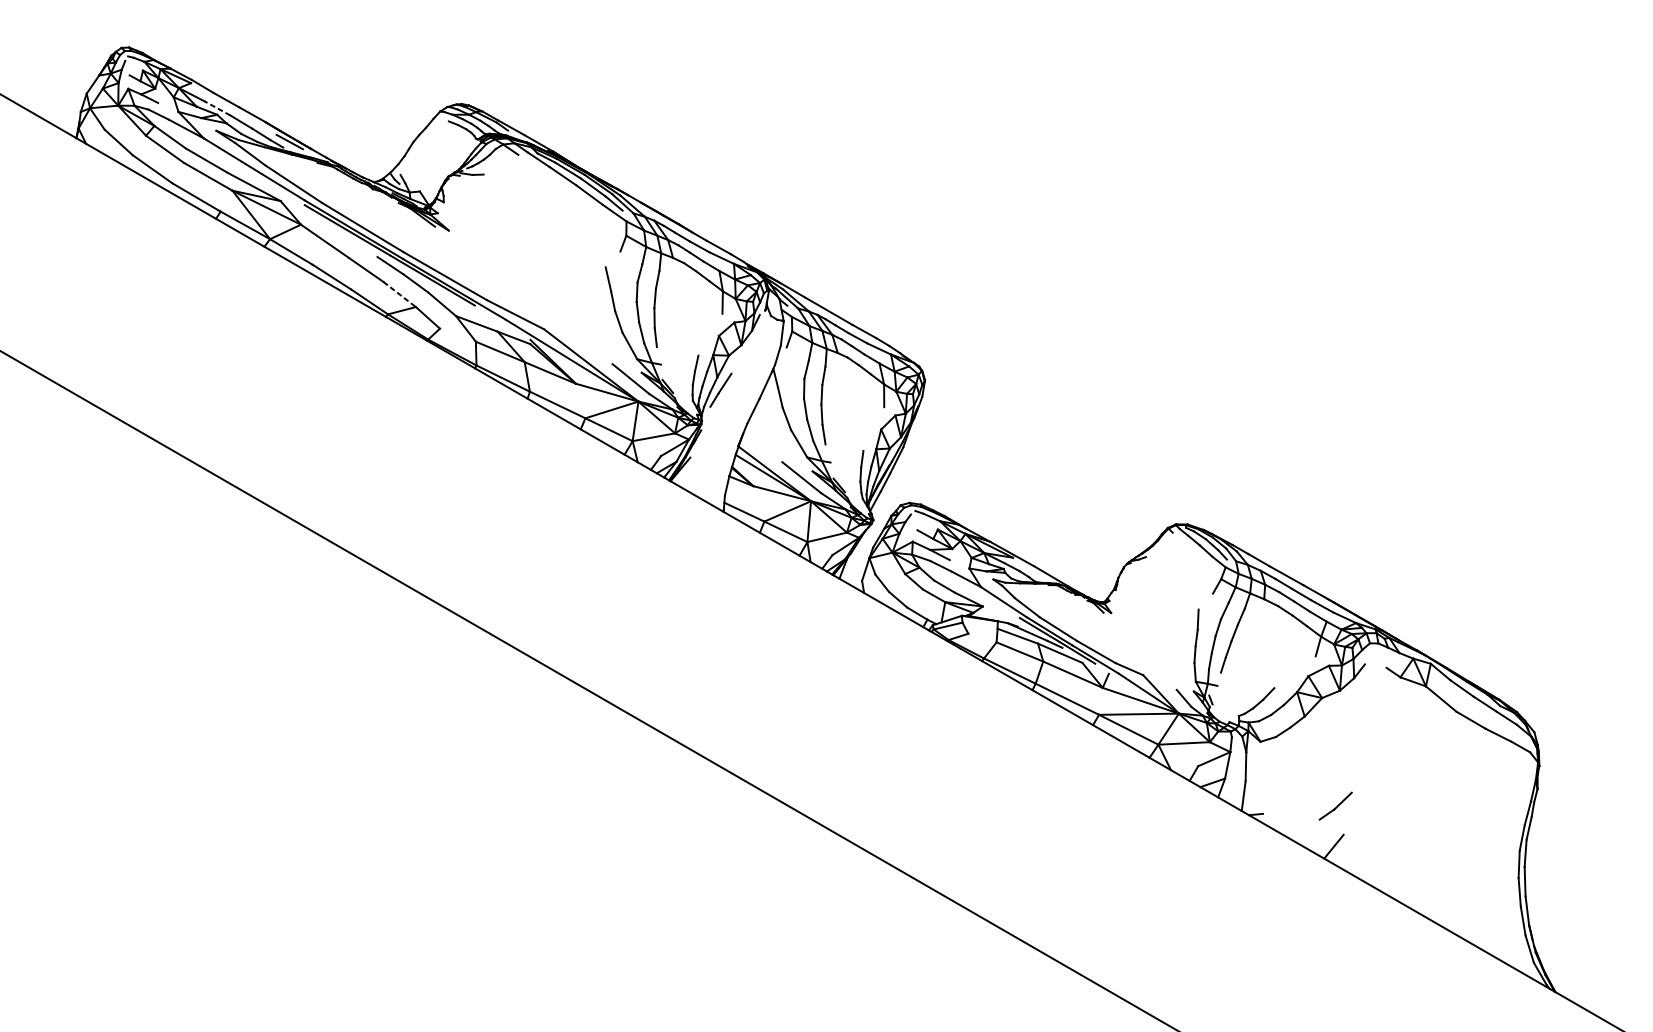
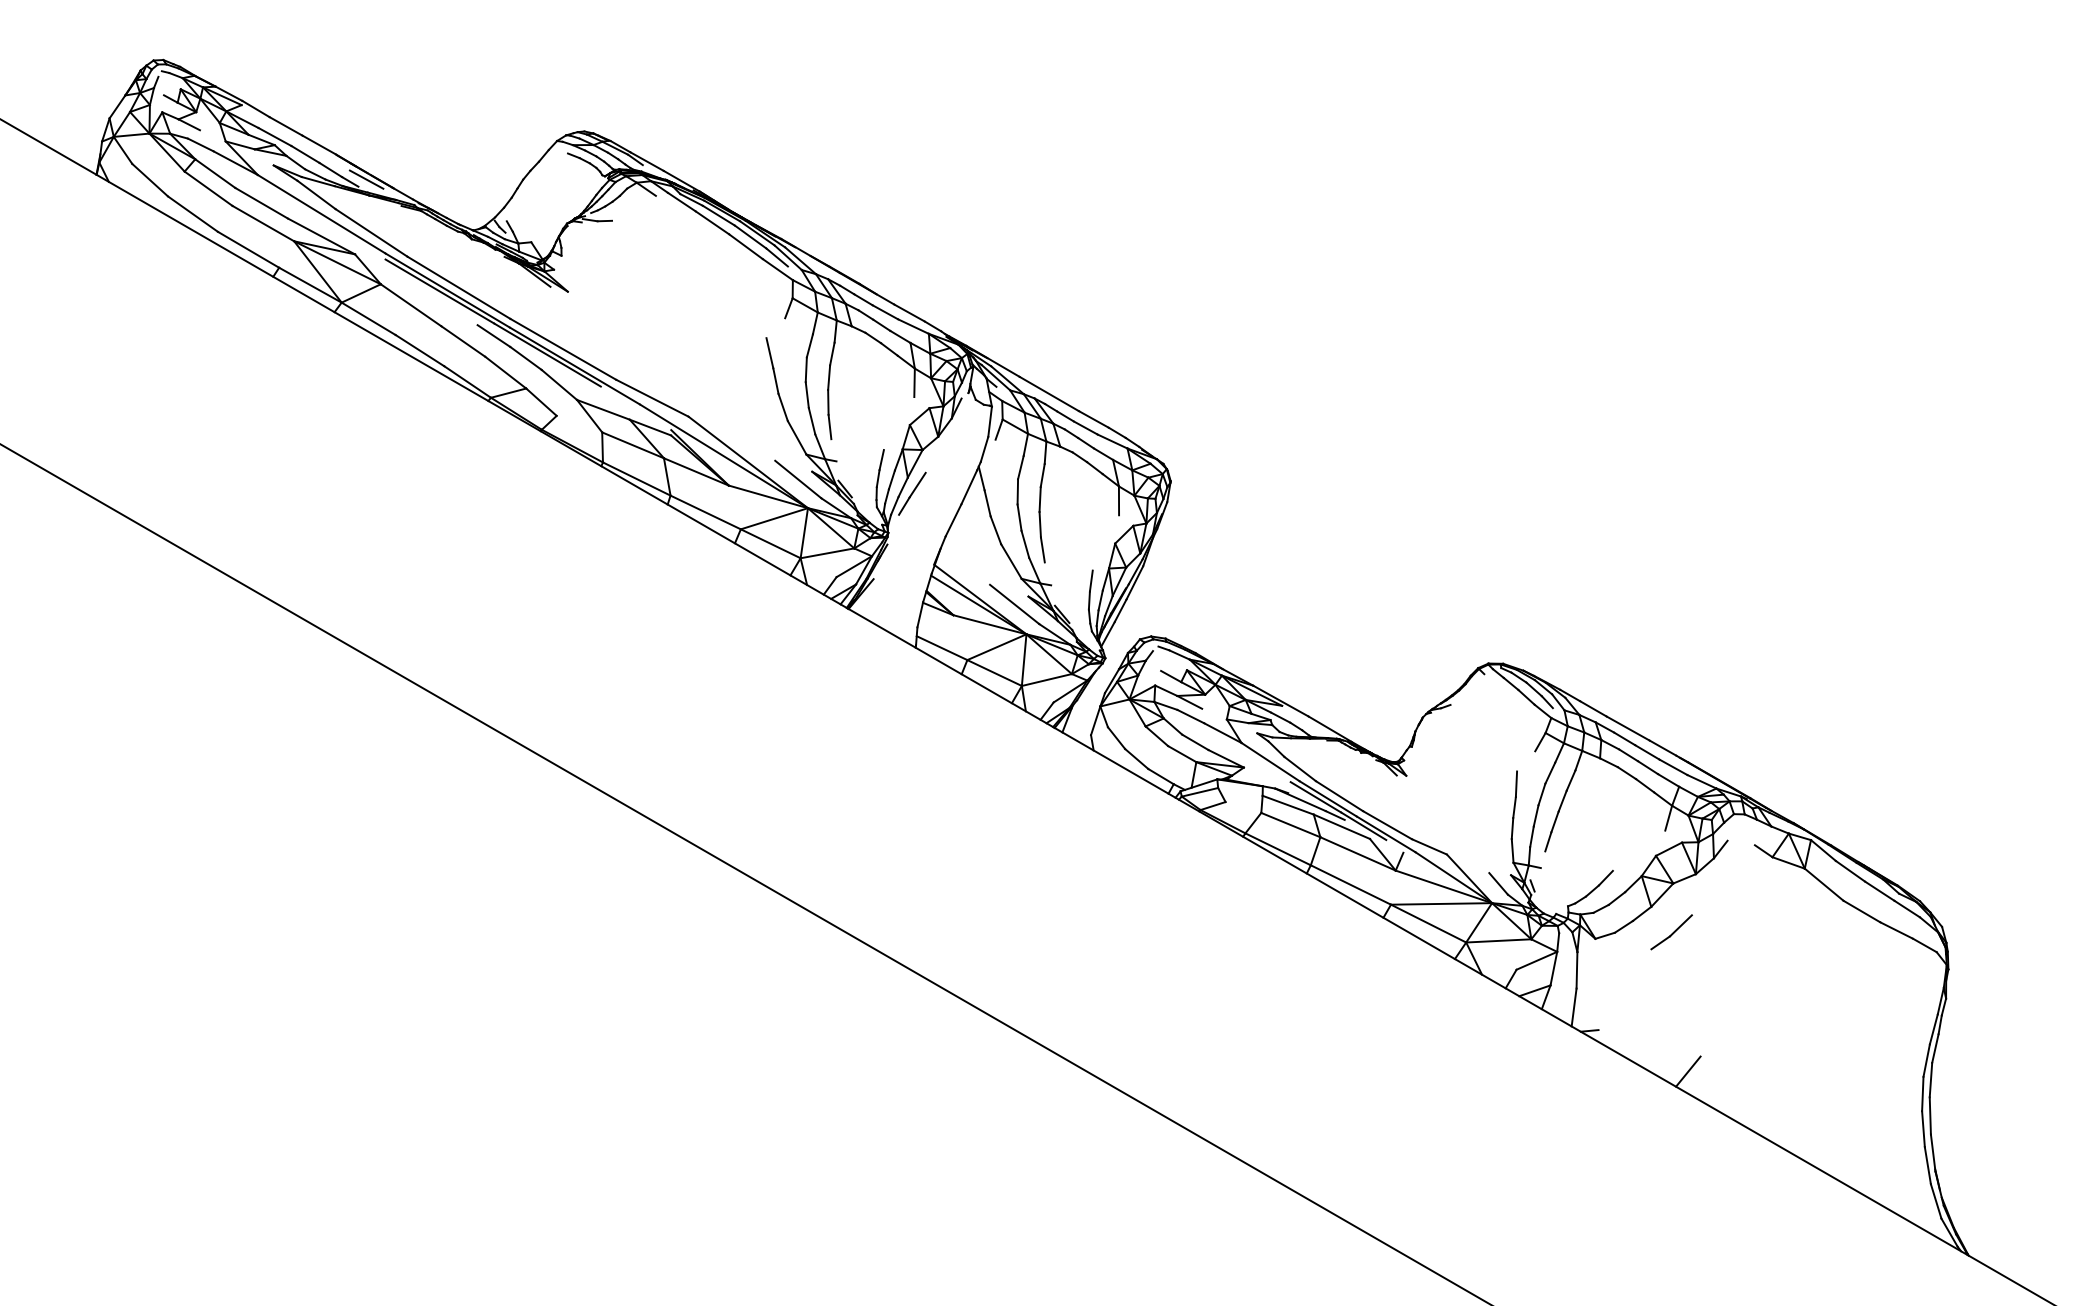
line: (217, 108) -> (274, 137), dashed -> solid
line: (399, 294) -> (505, 372), dashed -> solid
part: (1335, 806) -> (1671, 932), moved

